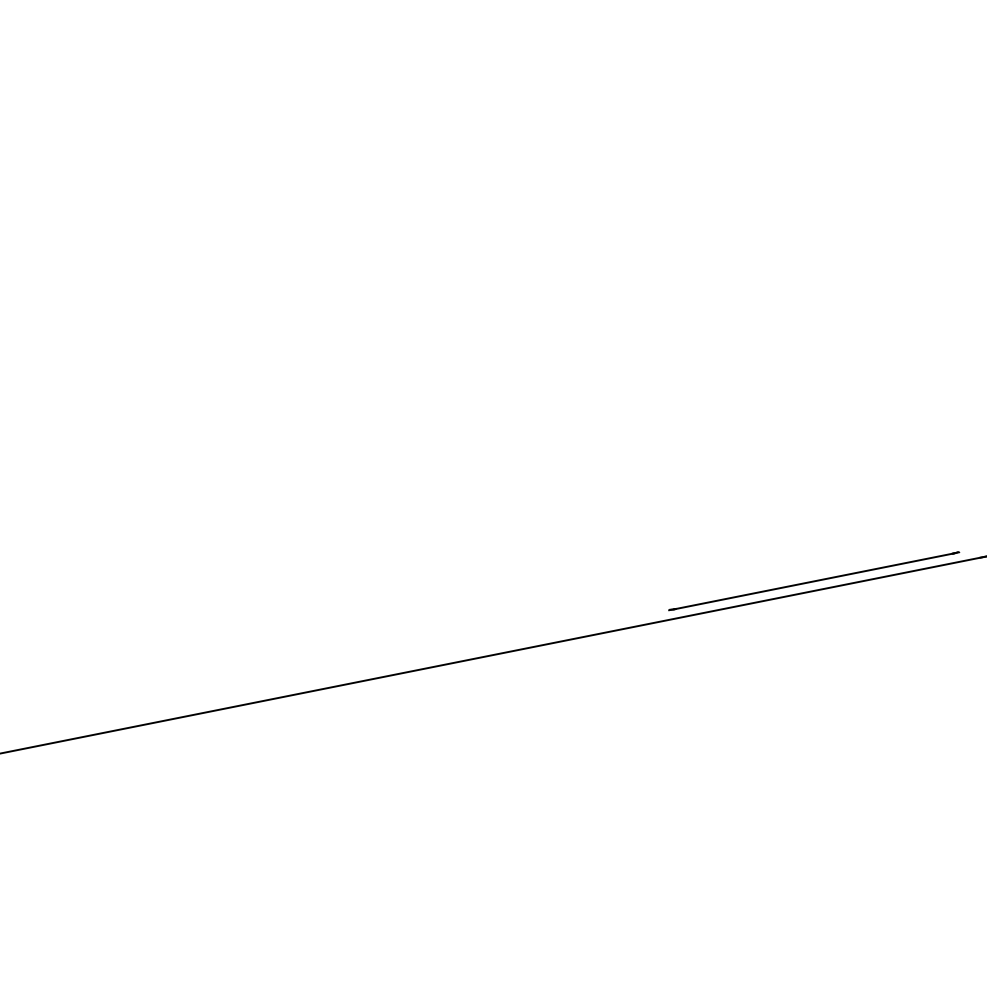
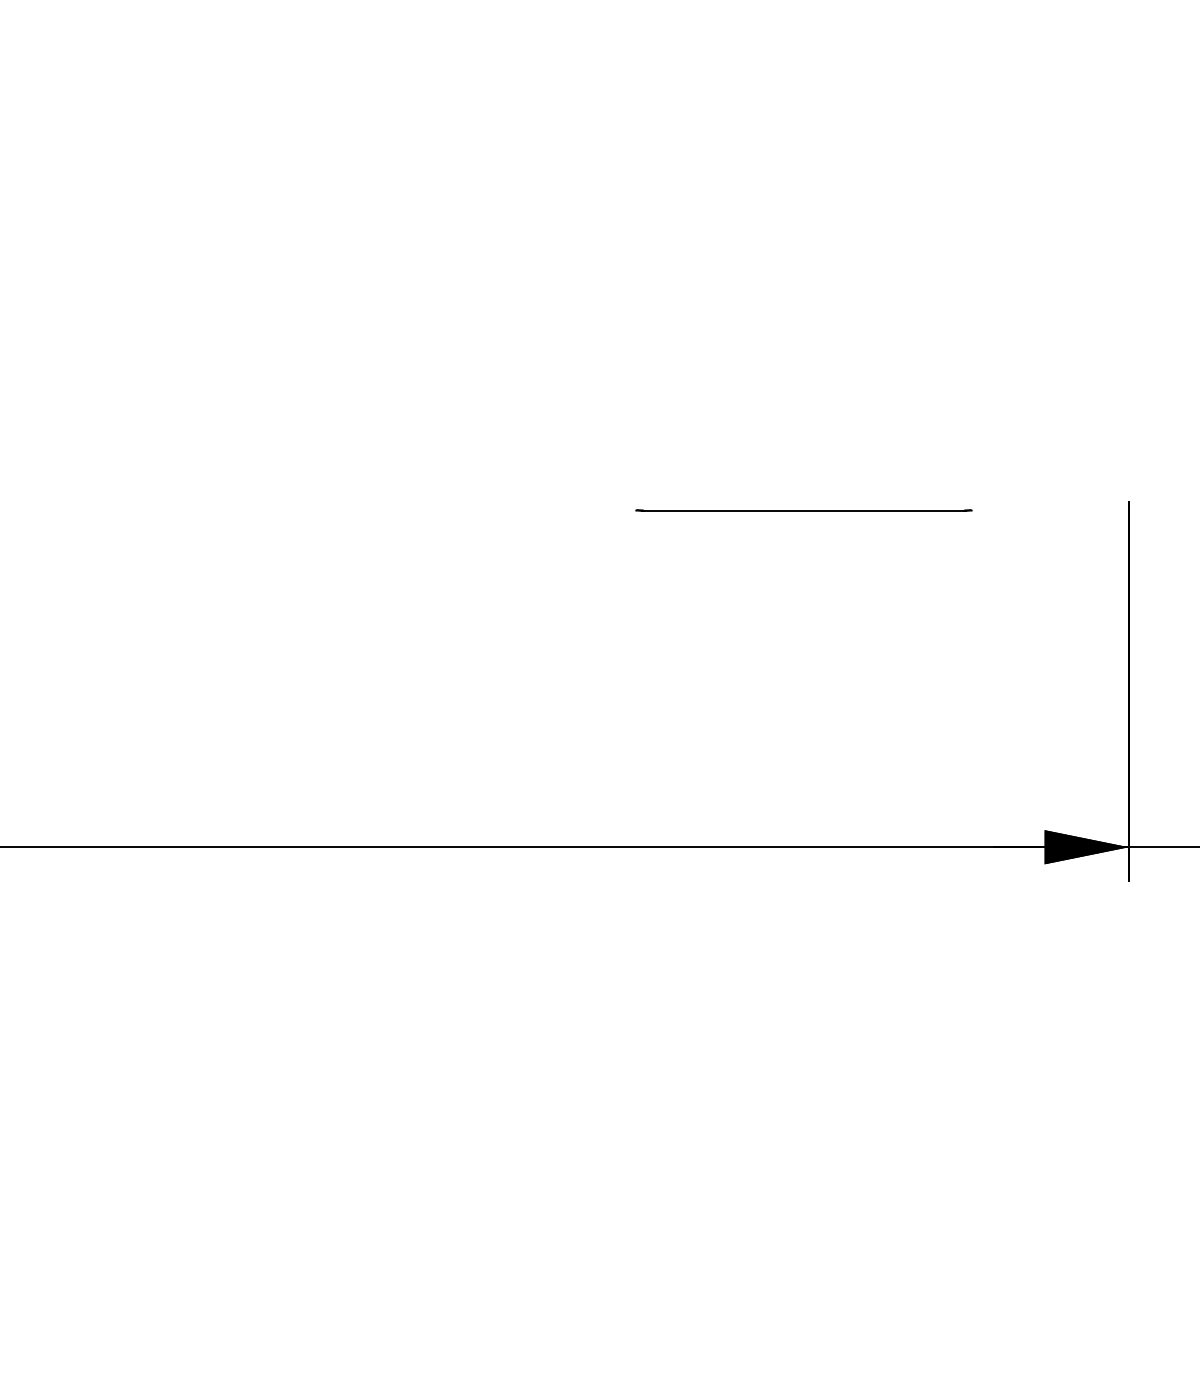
line: (813, 581) -> (803, 510), moved

